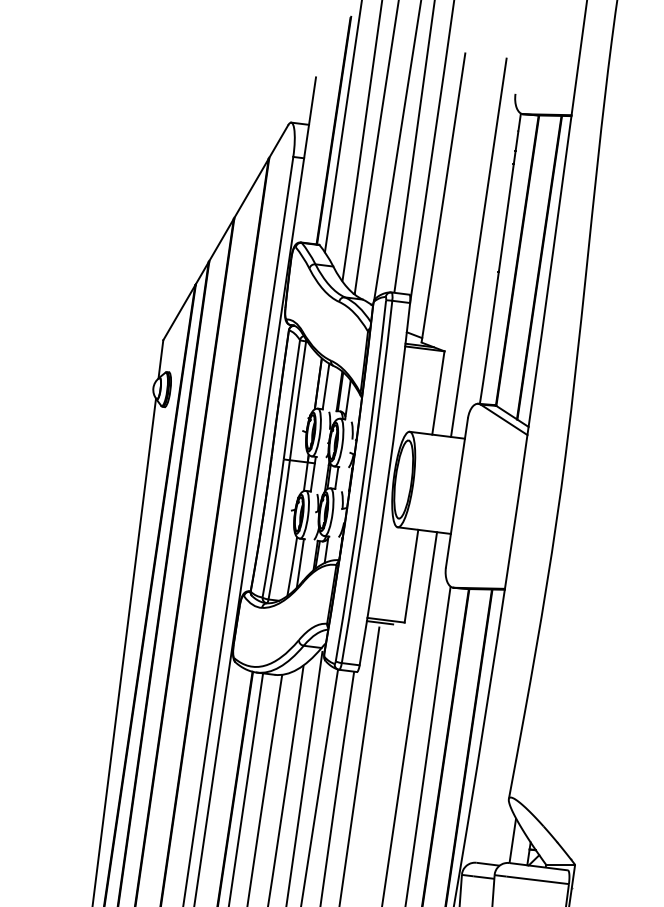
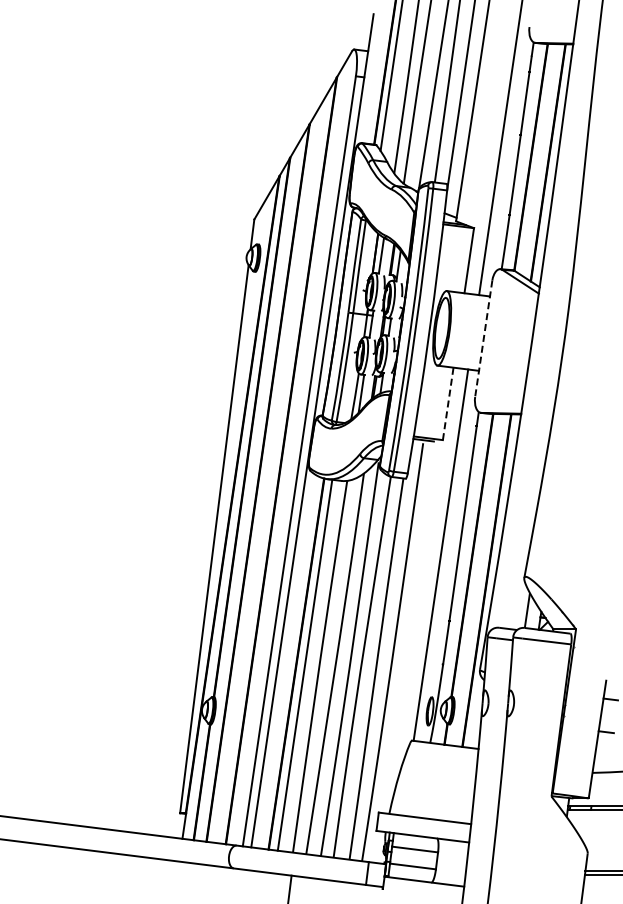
line: (456, 492) -> (483, 338), solid -> dashed
line: (411, 575) -> (448, 403), solid -> dashed

